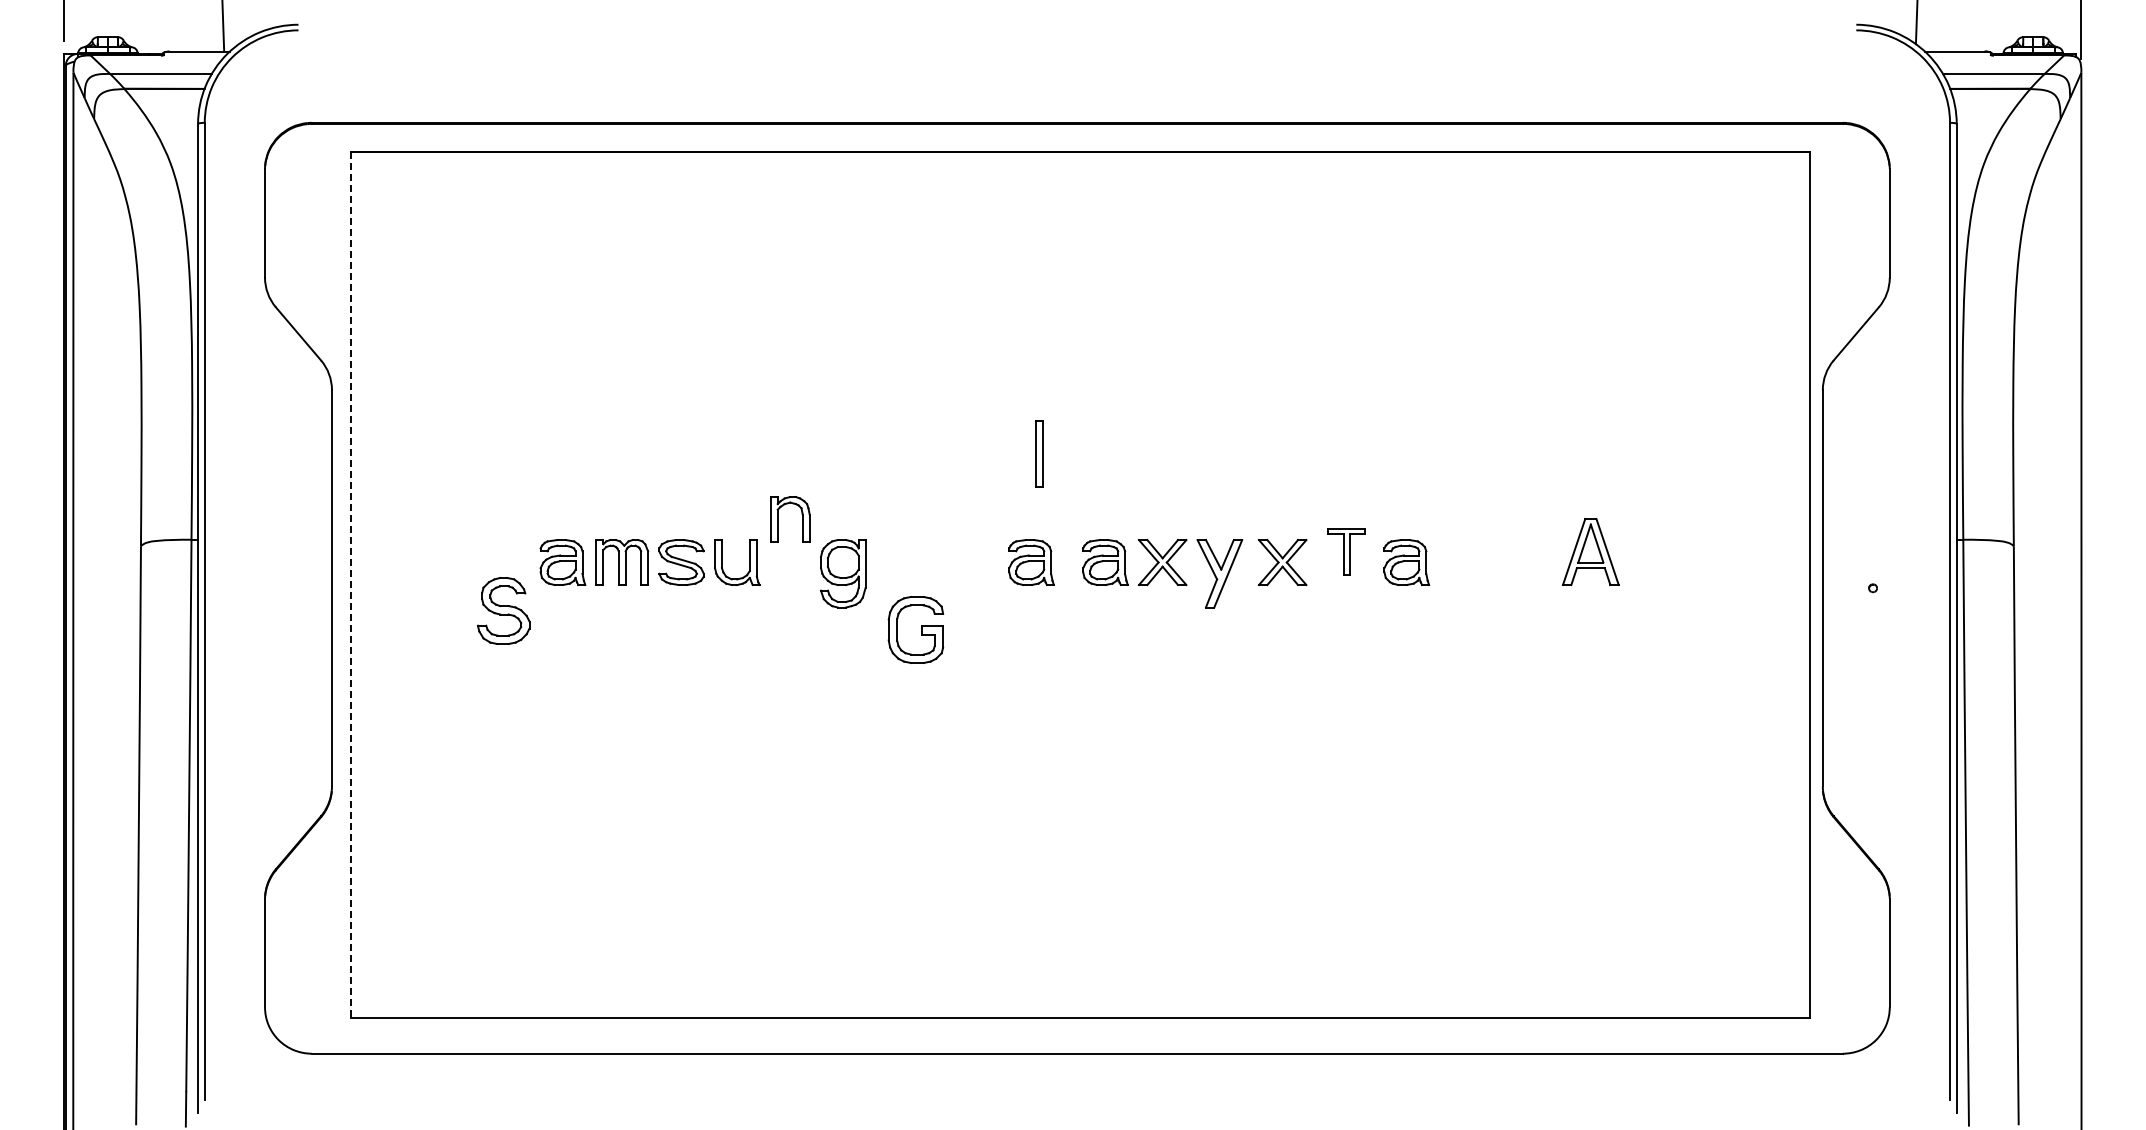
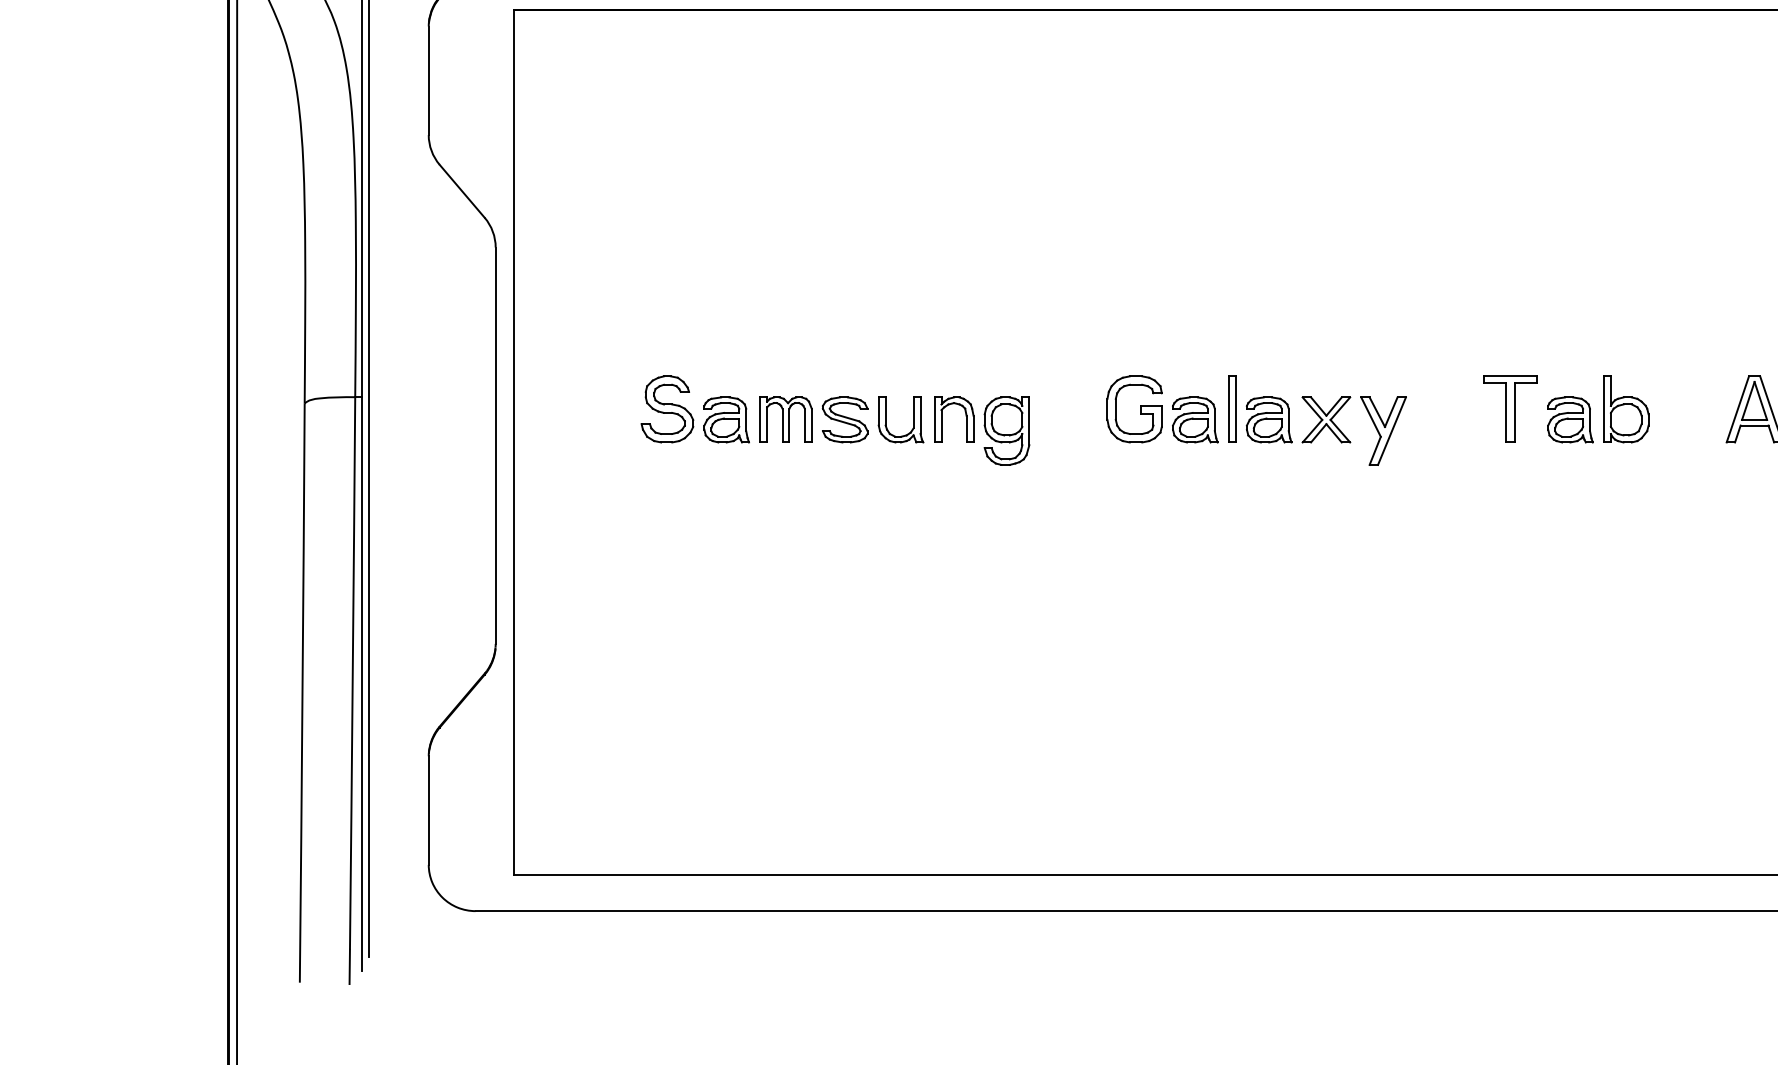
part: (1039, 453) -> (1232, 408), moved
part: (778, 519) -> (942, 419), moved
part: (1346, 551) -> (1510, 408), size x1.43
part: (1462, 551) -> (1626, 408), added
part: (1282, 562) -> (1446, 419), removed
line: (350, 584) -> (514, 441), dashed -> solid
part: (503, 610) -> (667, 408), moved
part: (915, 629) -> (1134, 408), moved

